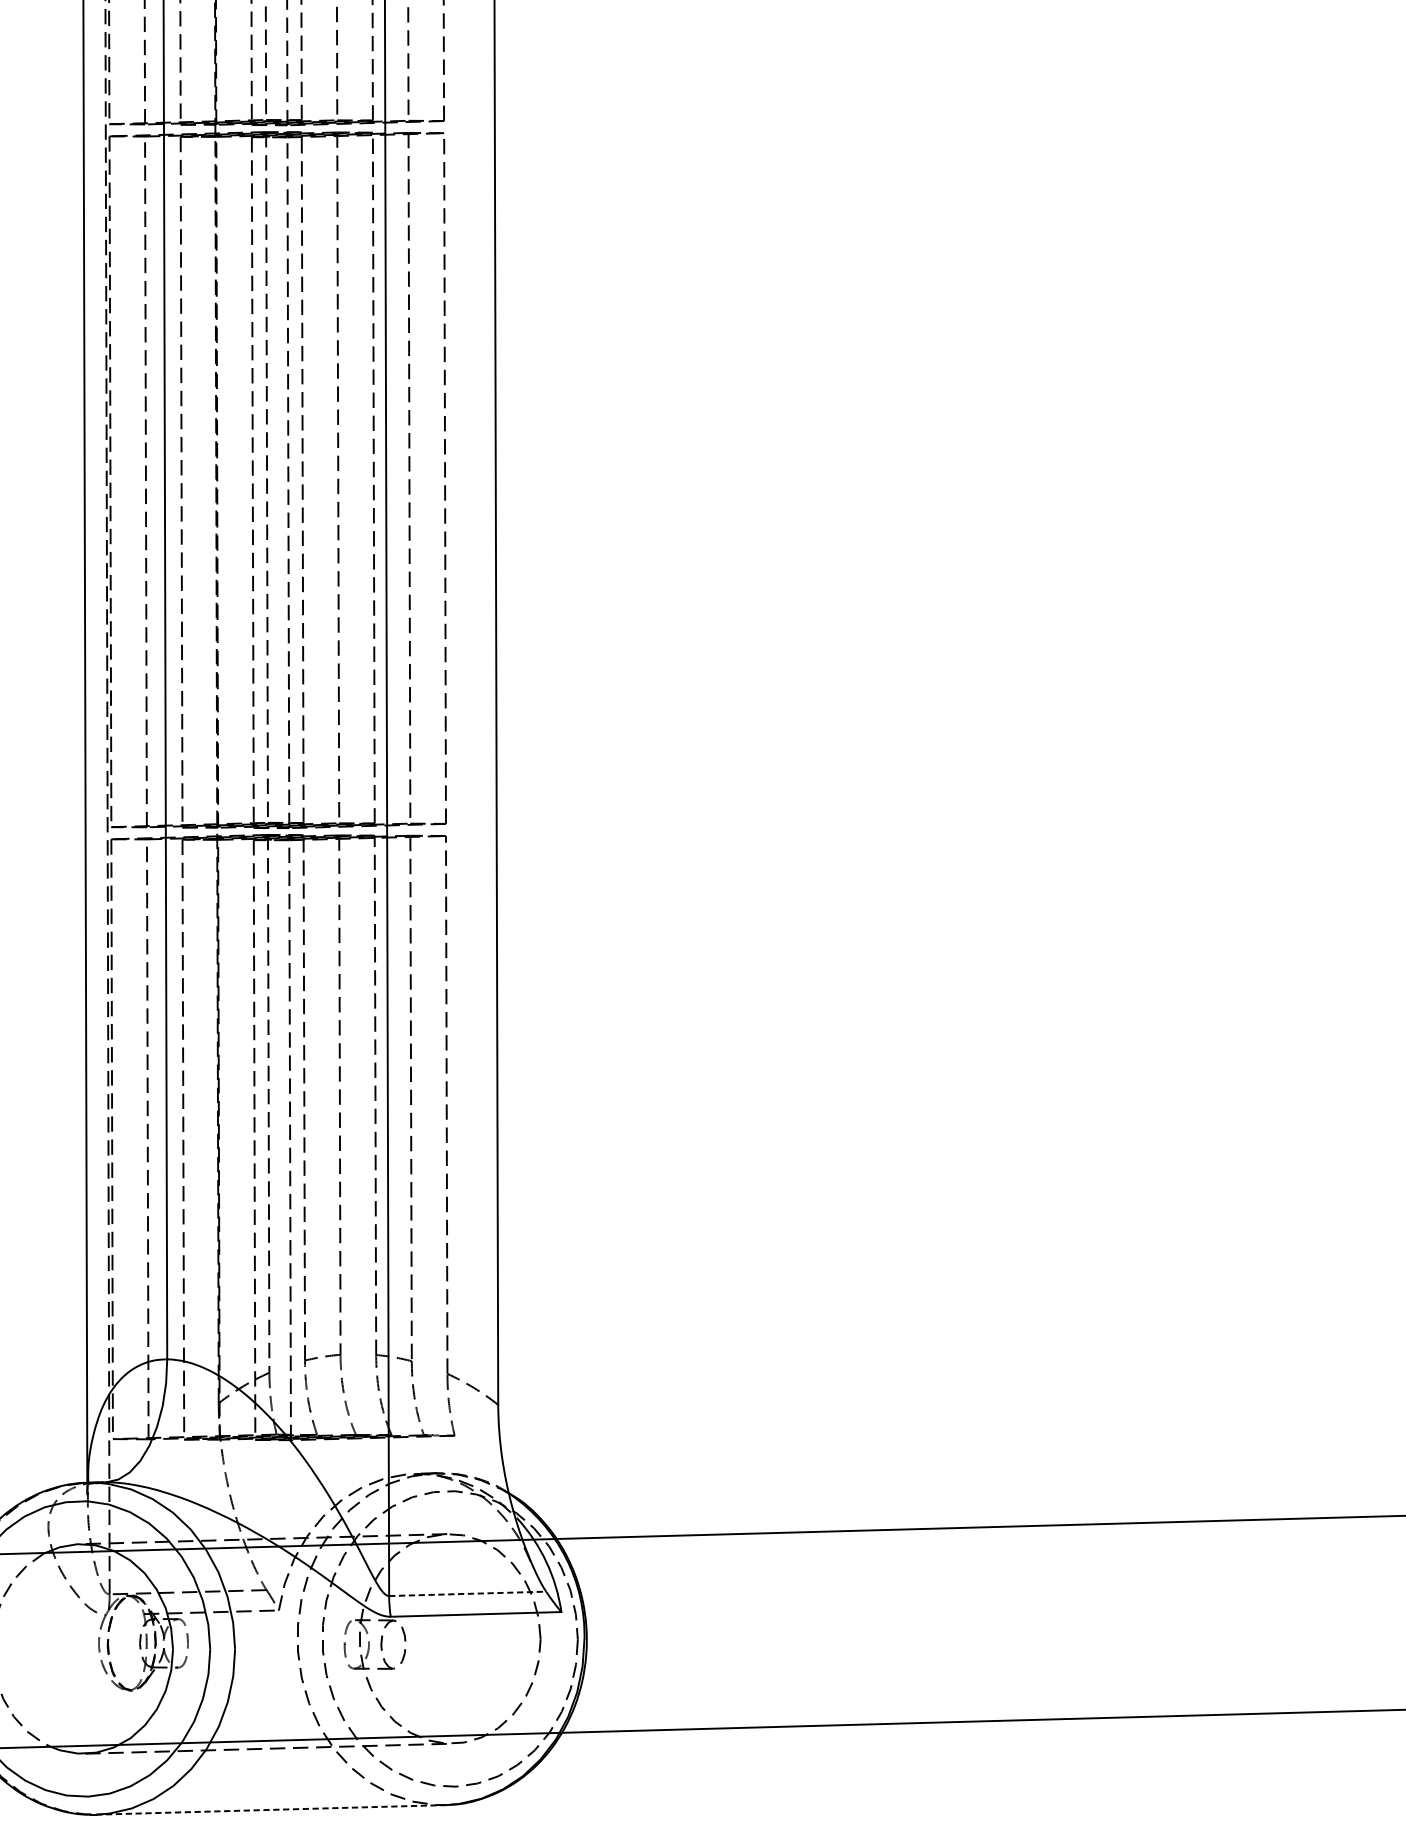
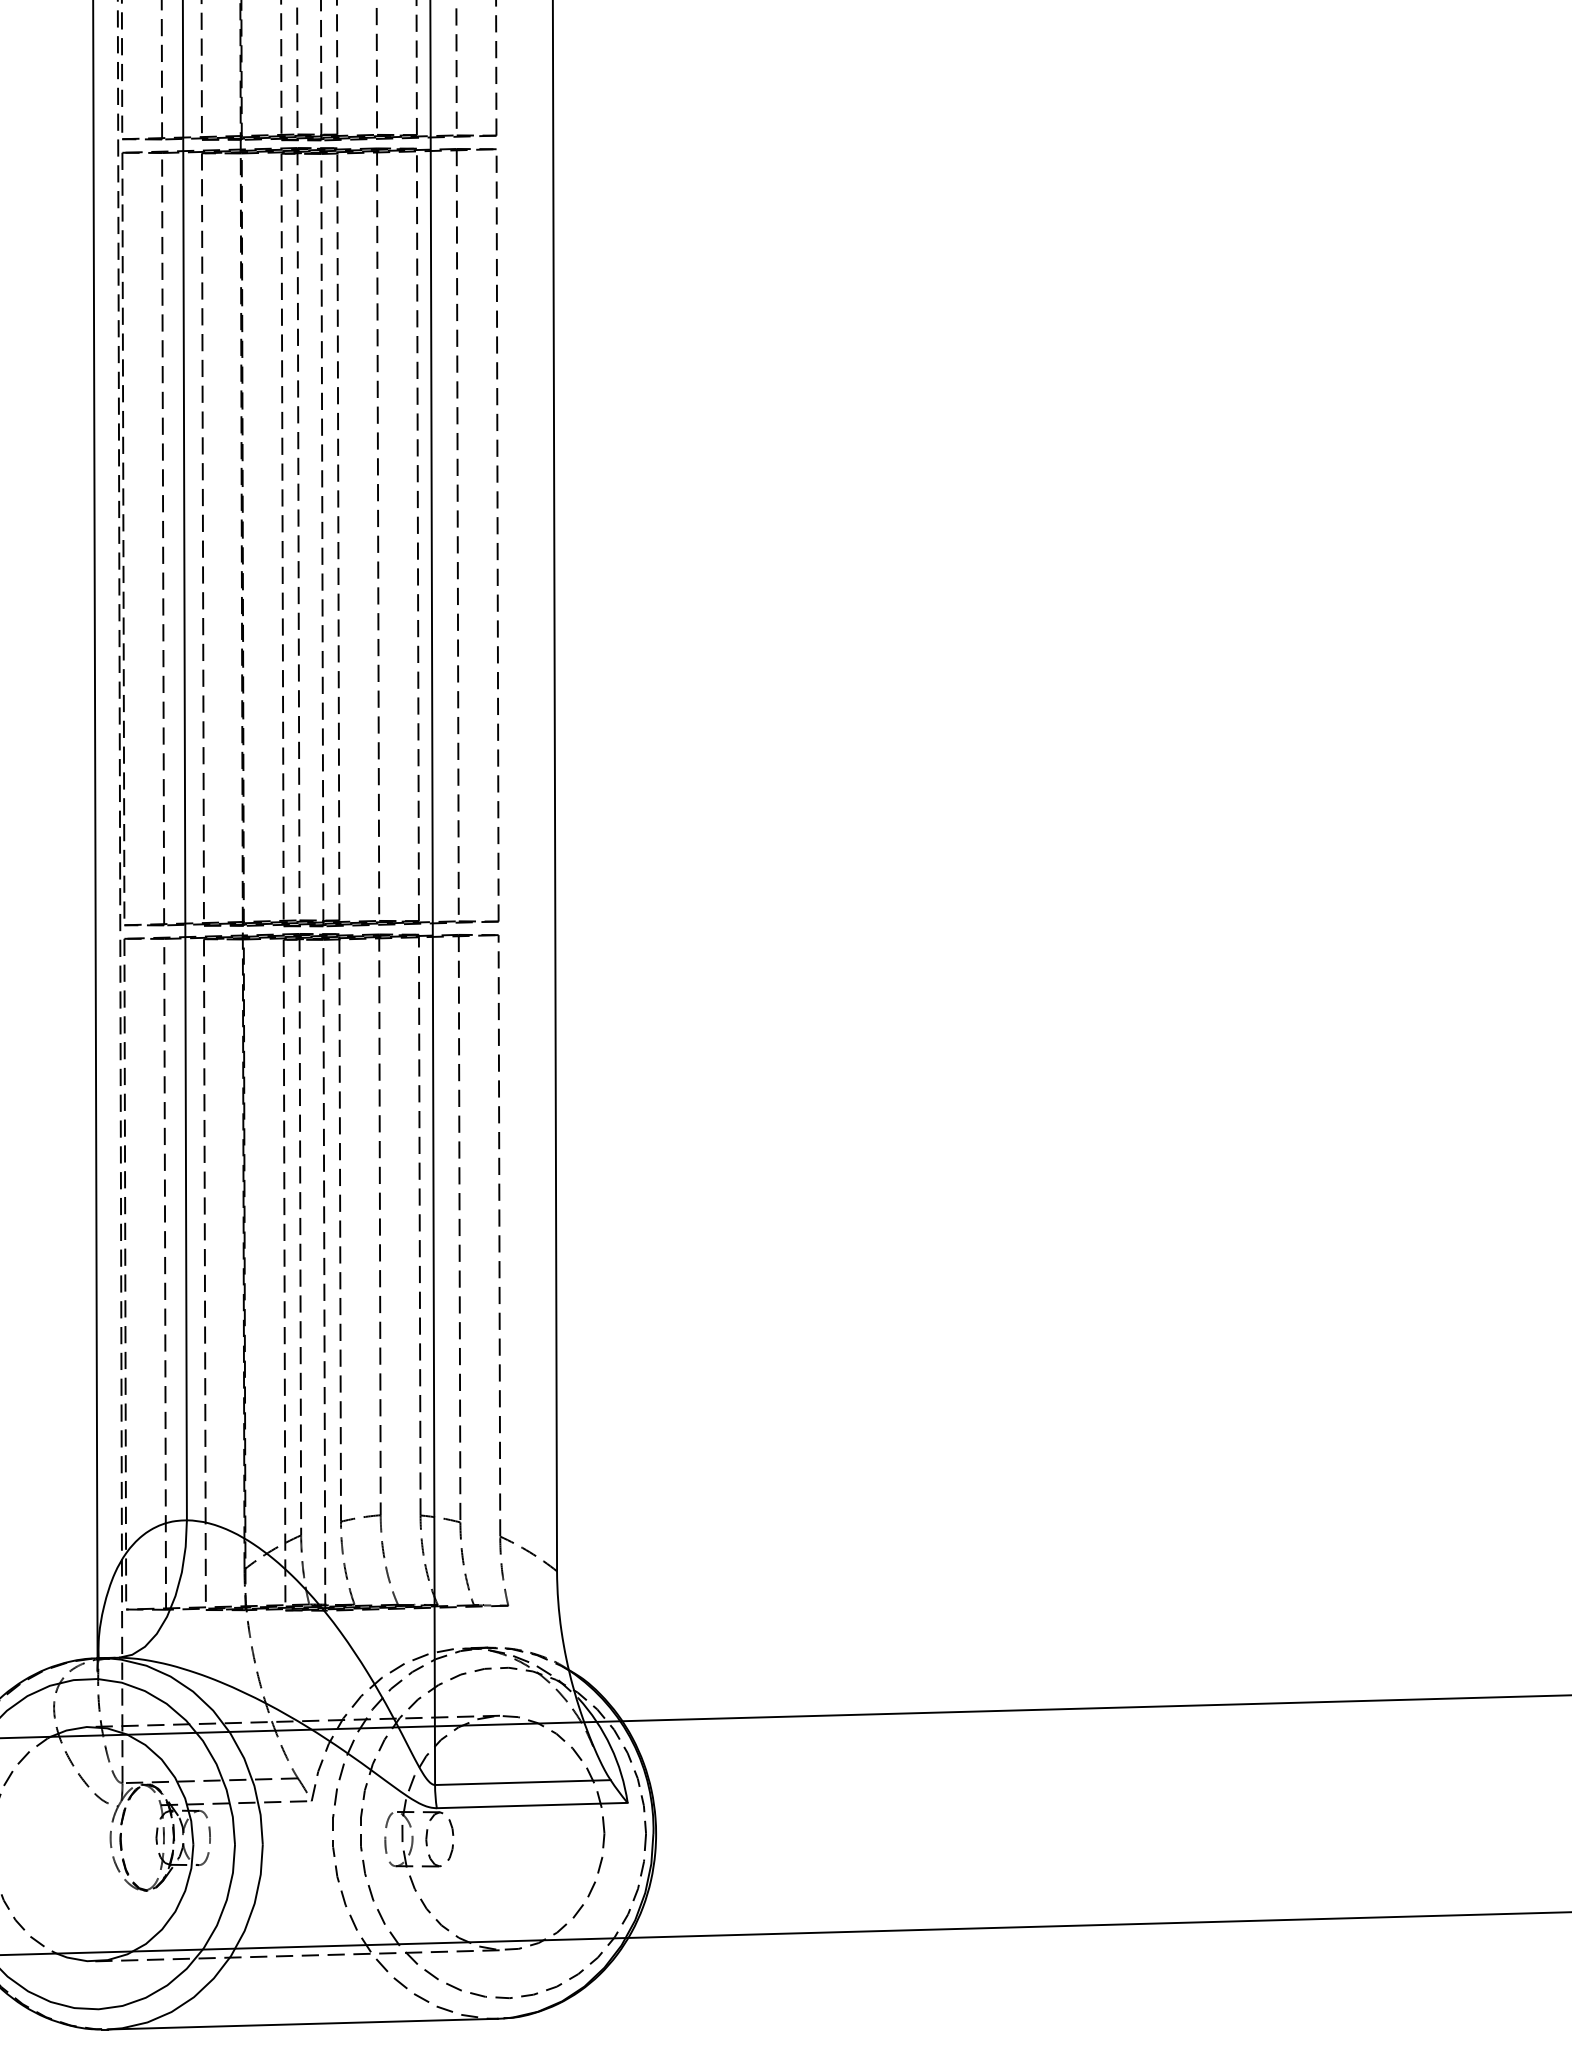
line: (467, 1593) -> (522, 1782), dashed -> solid
line: (271, 1810) -> (303, 2024), dashed -> solid

